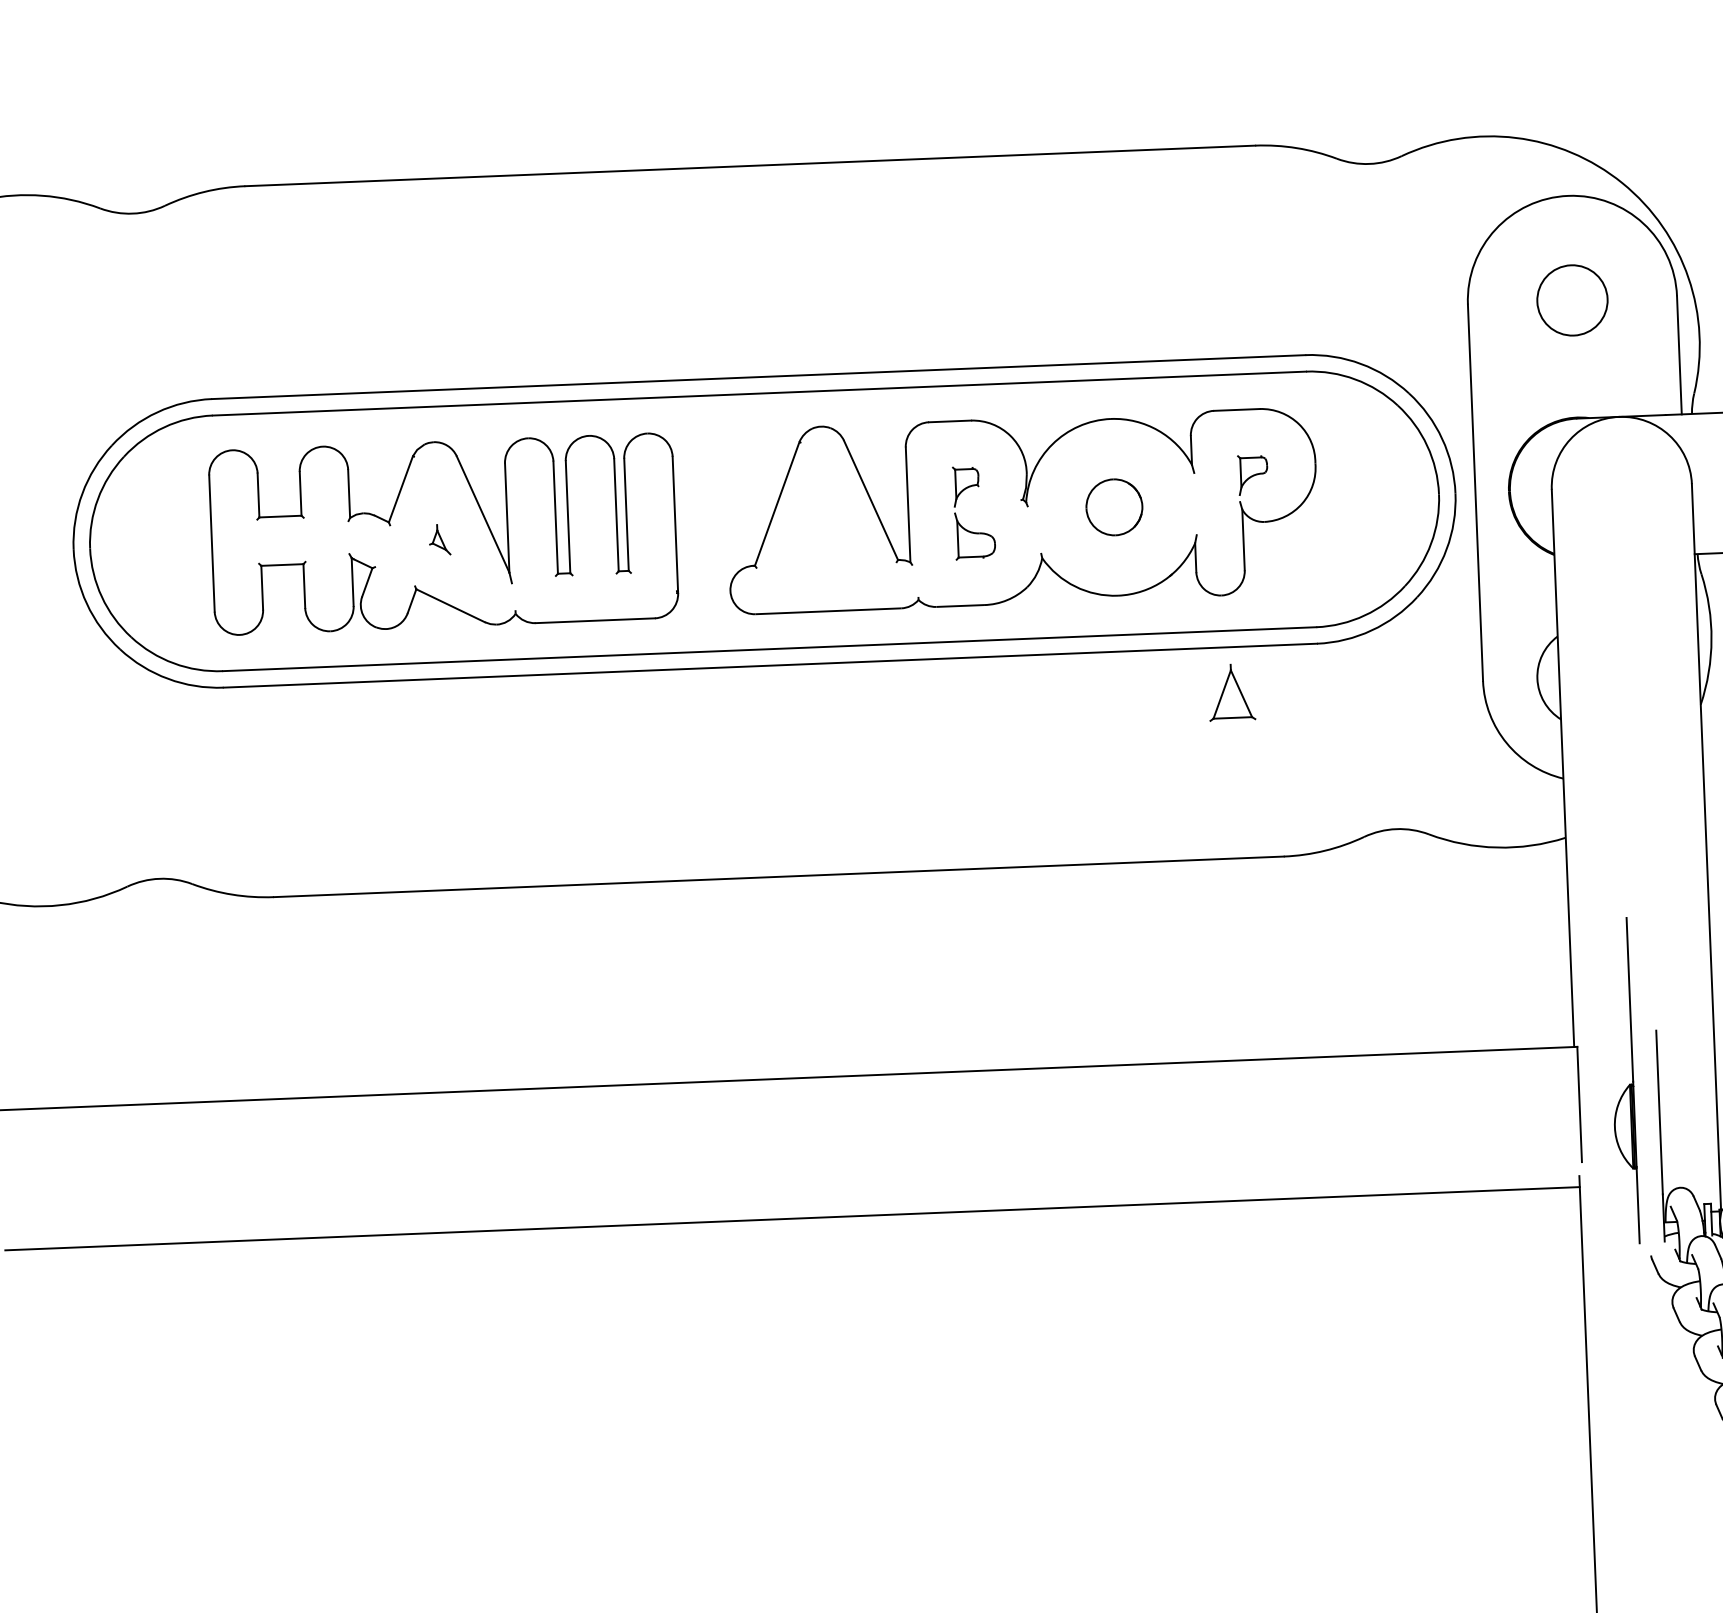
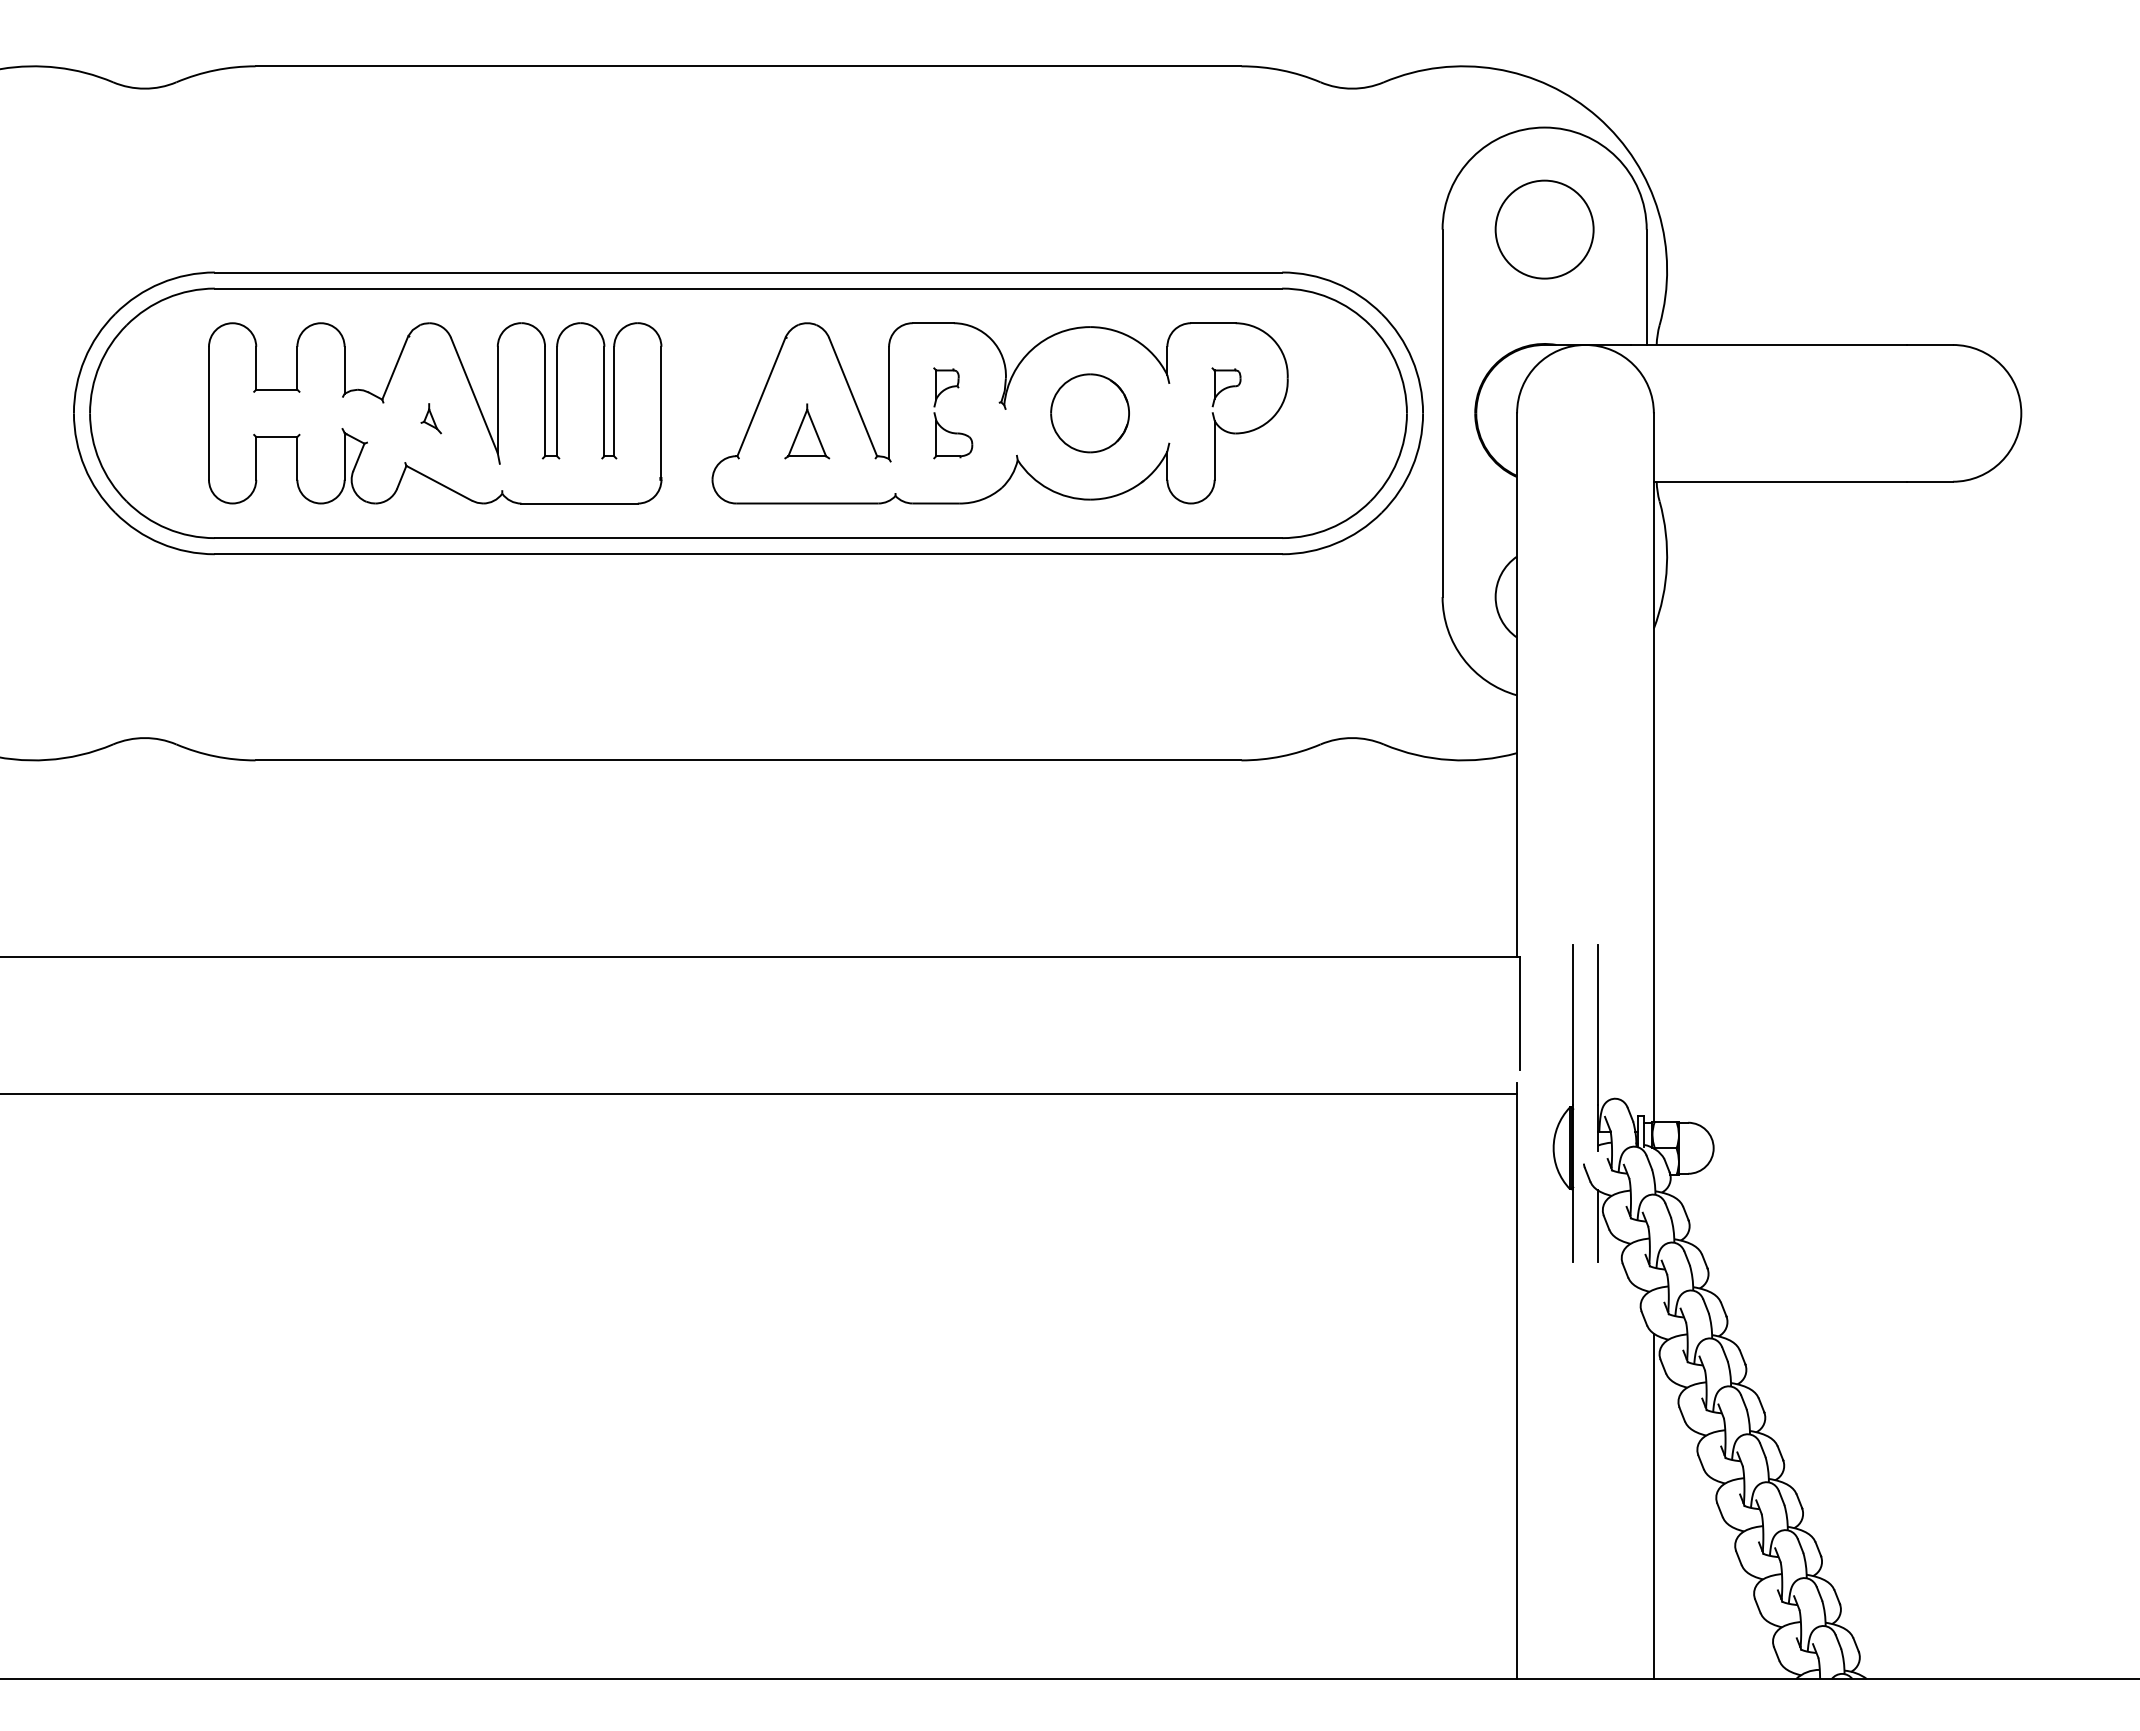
circle: (1572, 300) -> (1544, 229), size x1.43
part: (1113, 507) -> (1089, 413), size x1.43
part: (1232, 692) -> (807, 431), moved
part: (1628, 1084) -> (1568, 1107), moved
line: (1667, 1319) -> (1597, 1226), added

